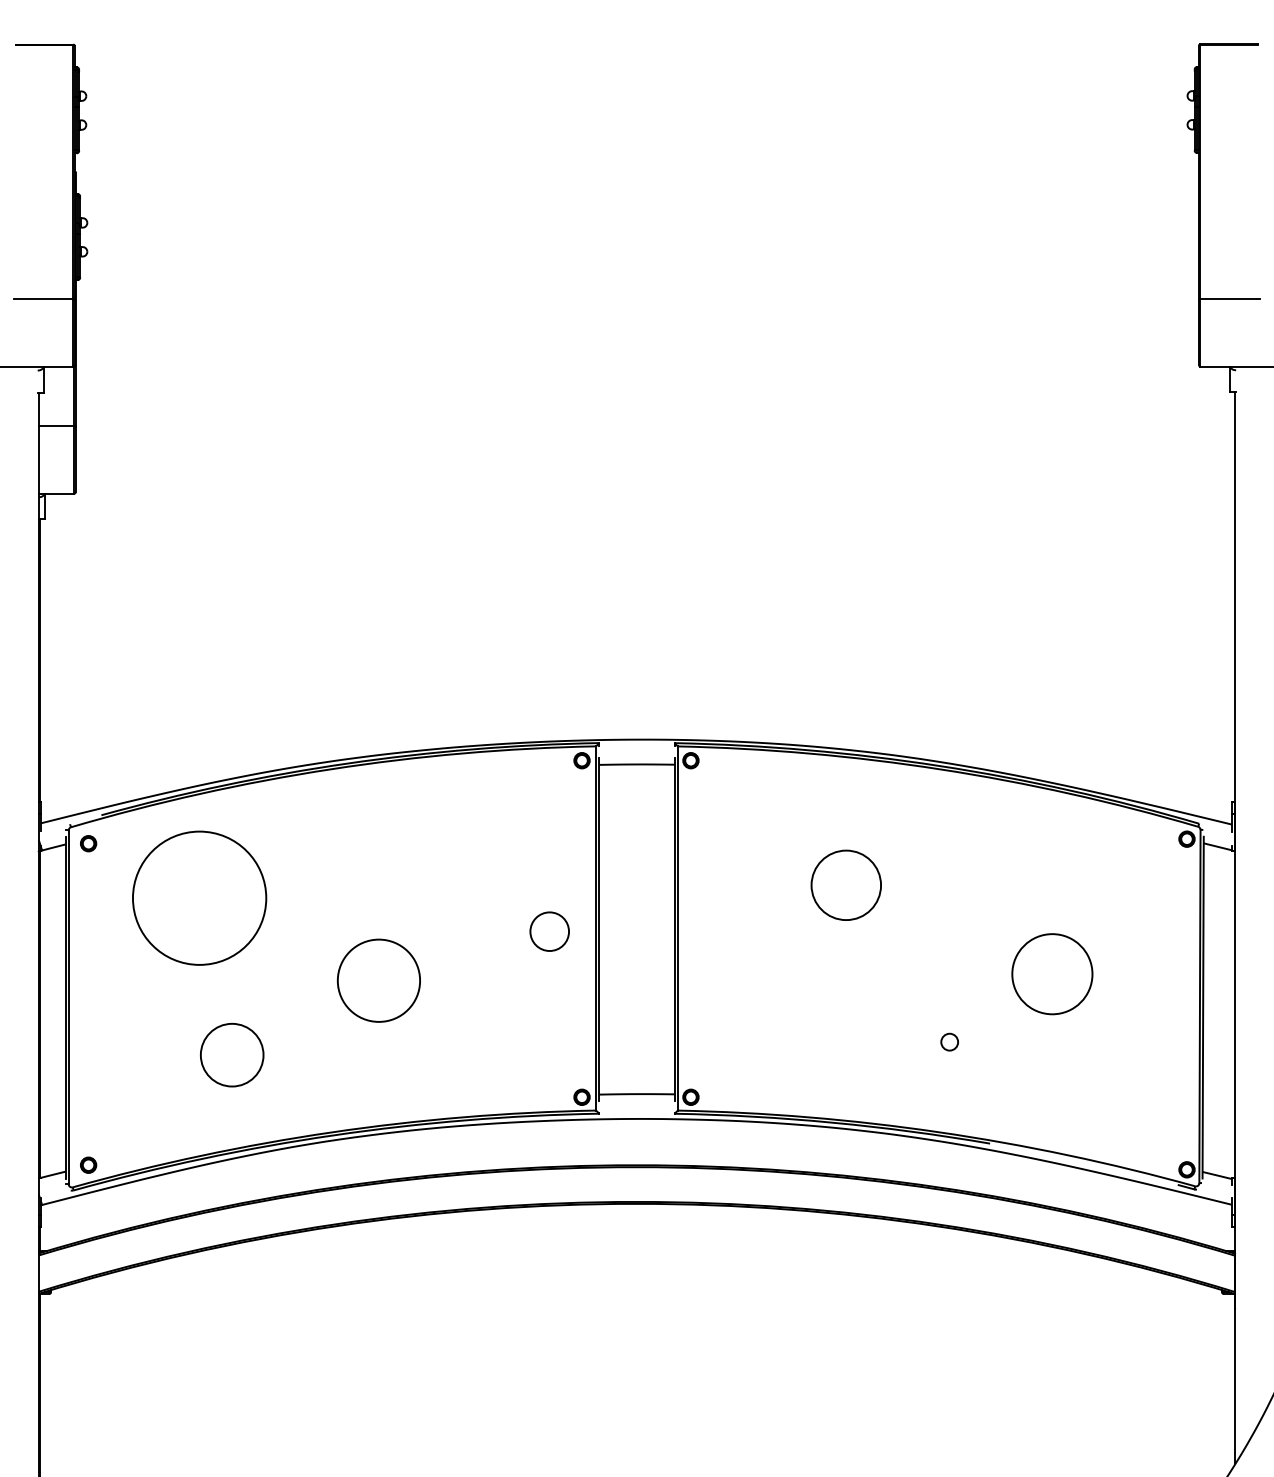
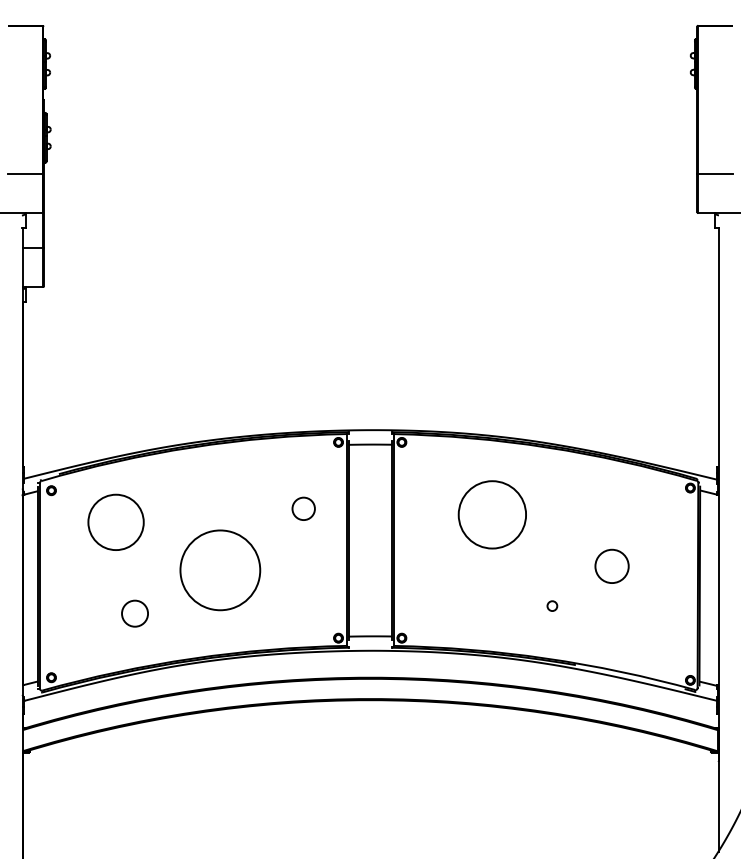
circle: (845, 884) -> (491, 514), size x1.67
circle: (198, 898) -> (115, 522), size x0.71
circle: (549, 931) -> (303, 508), moved
circle: (1051, 972) -> (611, 565), size x0.71
circle: (379, 980) -> (220, 570), size x1.67
circle: (232, 1054) -> (135, 613), size x0.71

